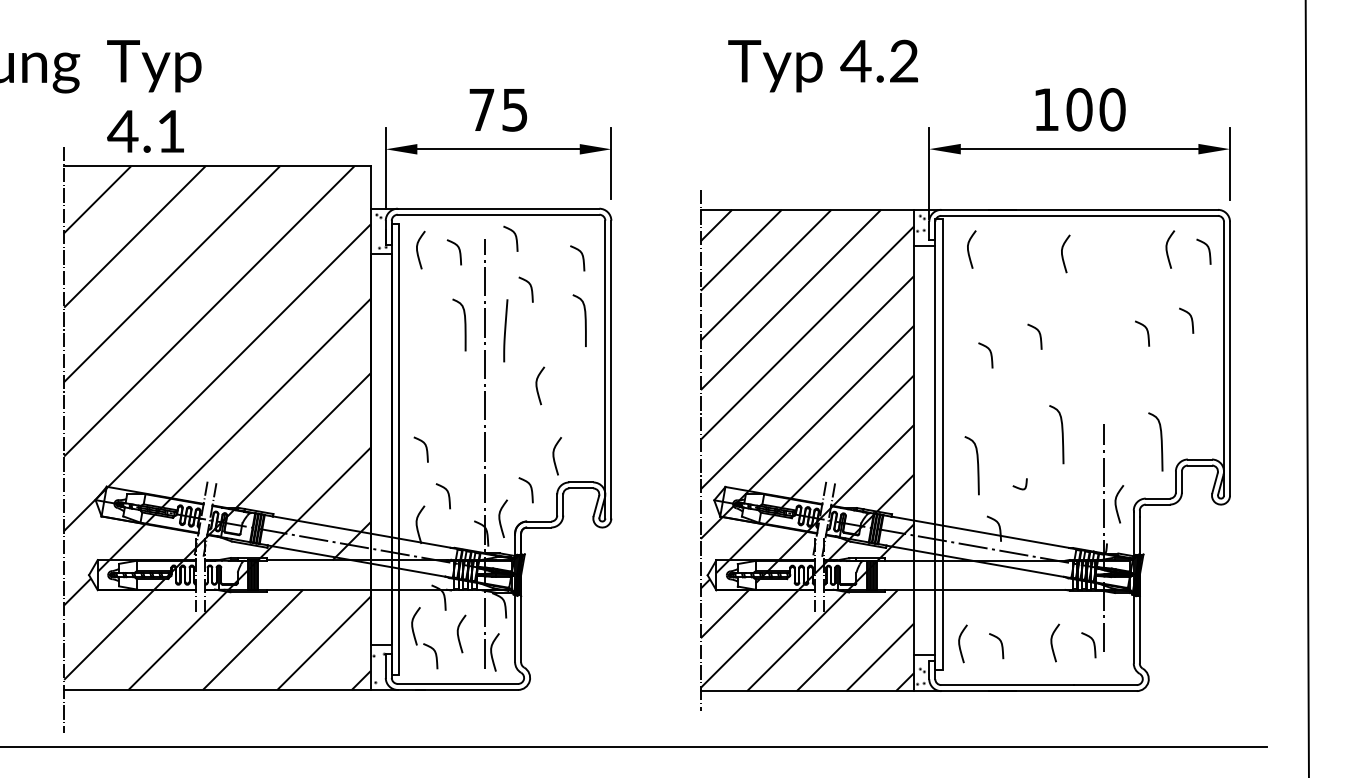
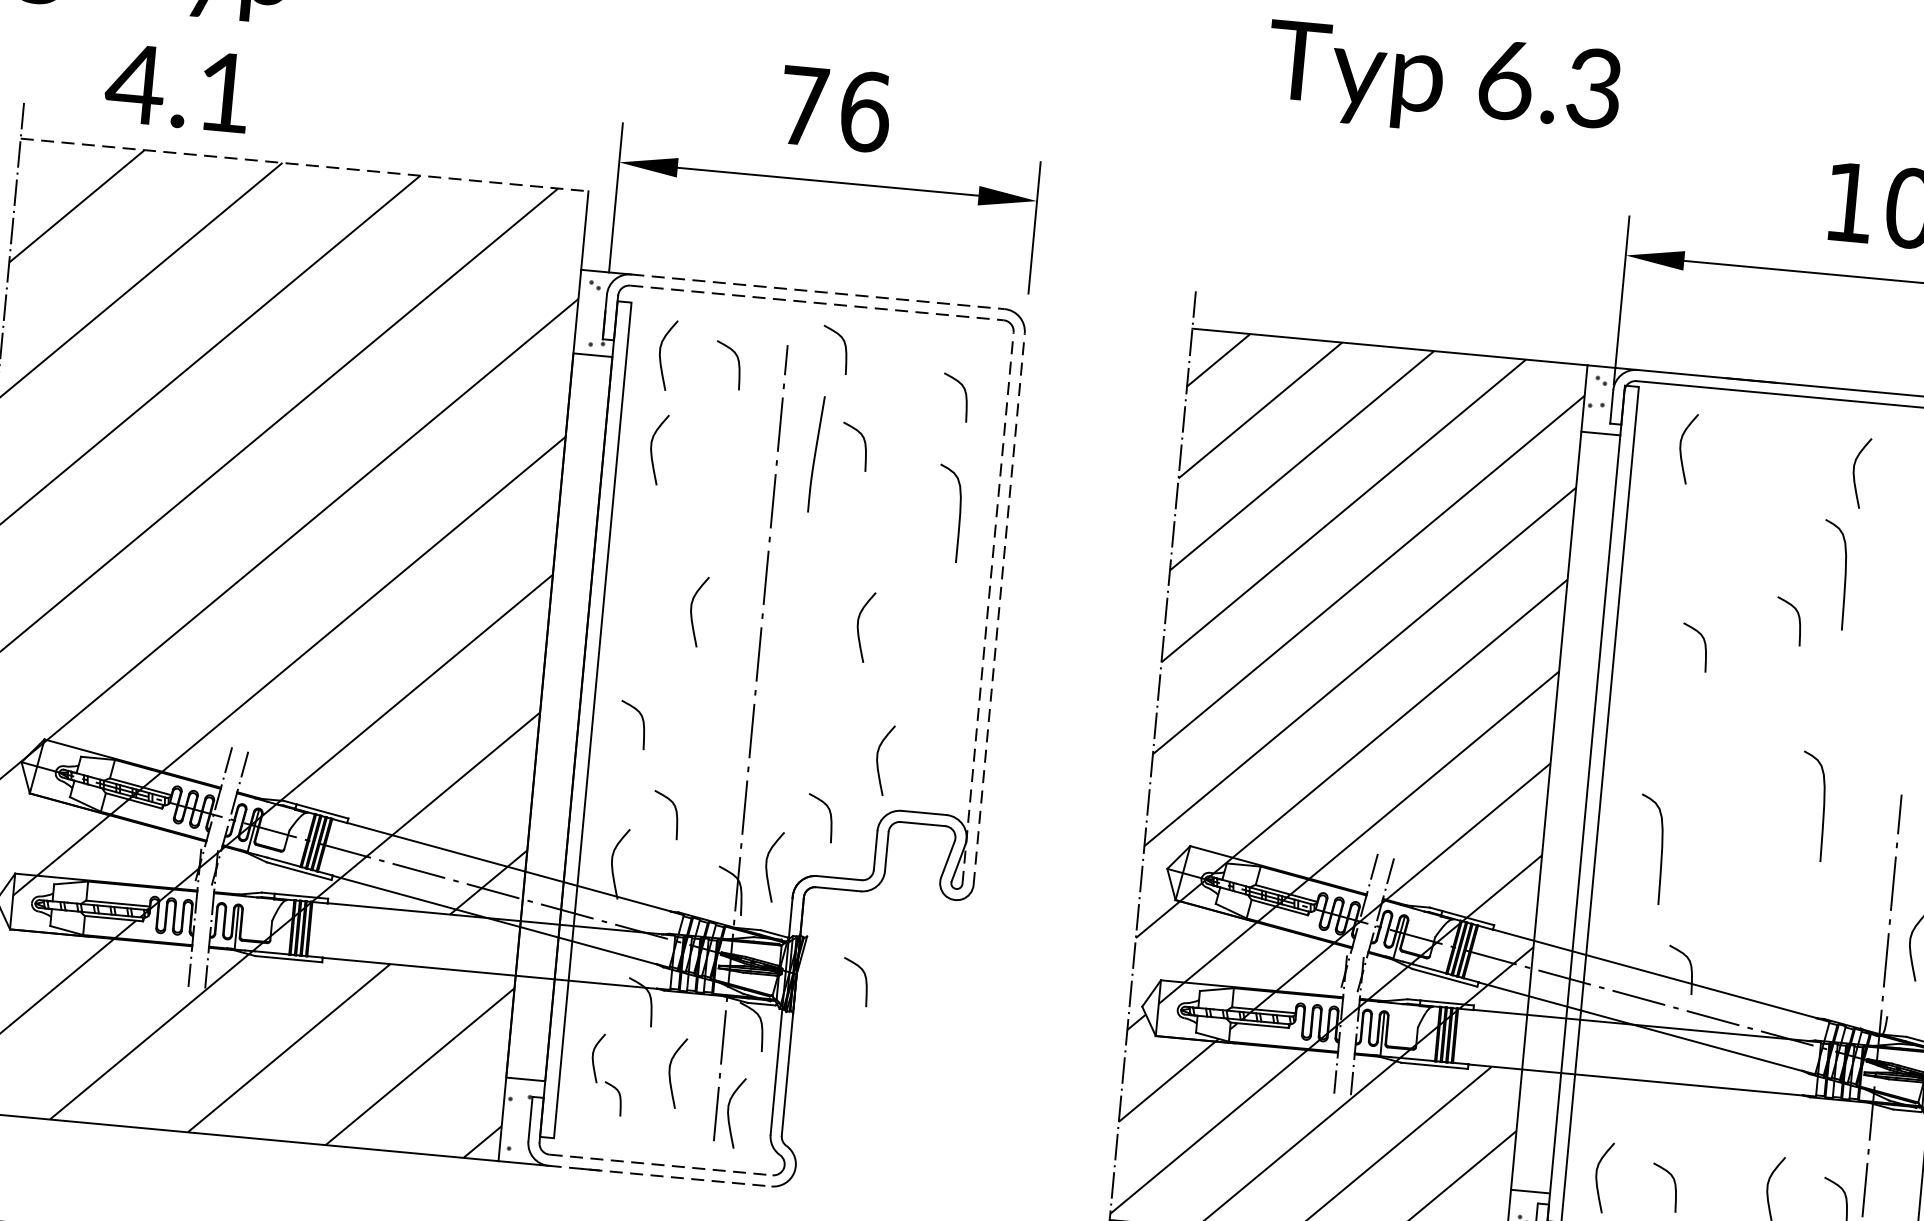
text: (879, 61) -> (1548, 84), 4.2 -> 6.3
text: (515, 109) -> (866, 110), 75 -> 76
line: (217, 166) -> (304, 165), solid -> dashed
line: (498, 208) -> (817, 291), solid -> dashed
line: (498, 214) -> (816, 302), solid -> dashed
curve: (418, 302) -> (653, 451), added
curve: (1061, 309) -> (1843, 575), added
curve: (464, 324) -> (734, 500), removed
line: (505, 330) -> (815, 453), moved
line: (605, 369) -> (988, 607), solid -> dashed
line: (611, 369) -> (999, 608), solid -> dashed
curve: (447, 385) -> (692, 610), added
curve: (1017, 486) -> (1731, 895), removed
curve: (557, 575) -> (864, 981), added
part: (424, 638) -> (606, 1075), size x0.7
line: (458, 683) -> (662, 1164), solid -> dashed
line: (458, 689) -> (661, 1175), solid -> dashed

